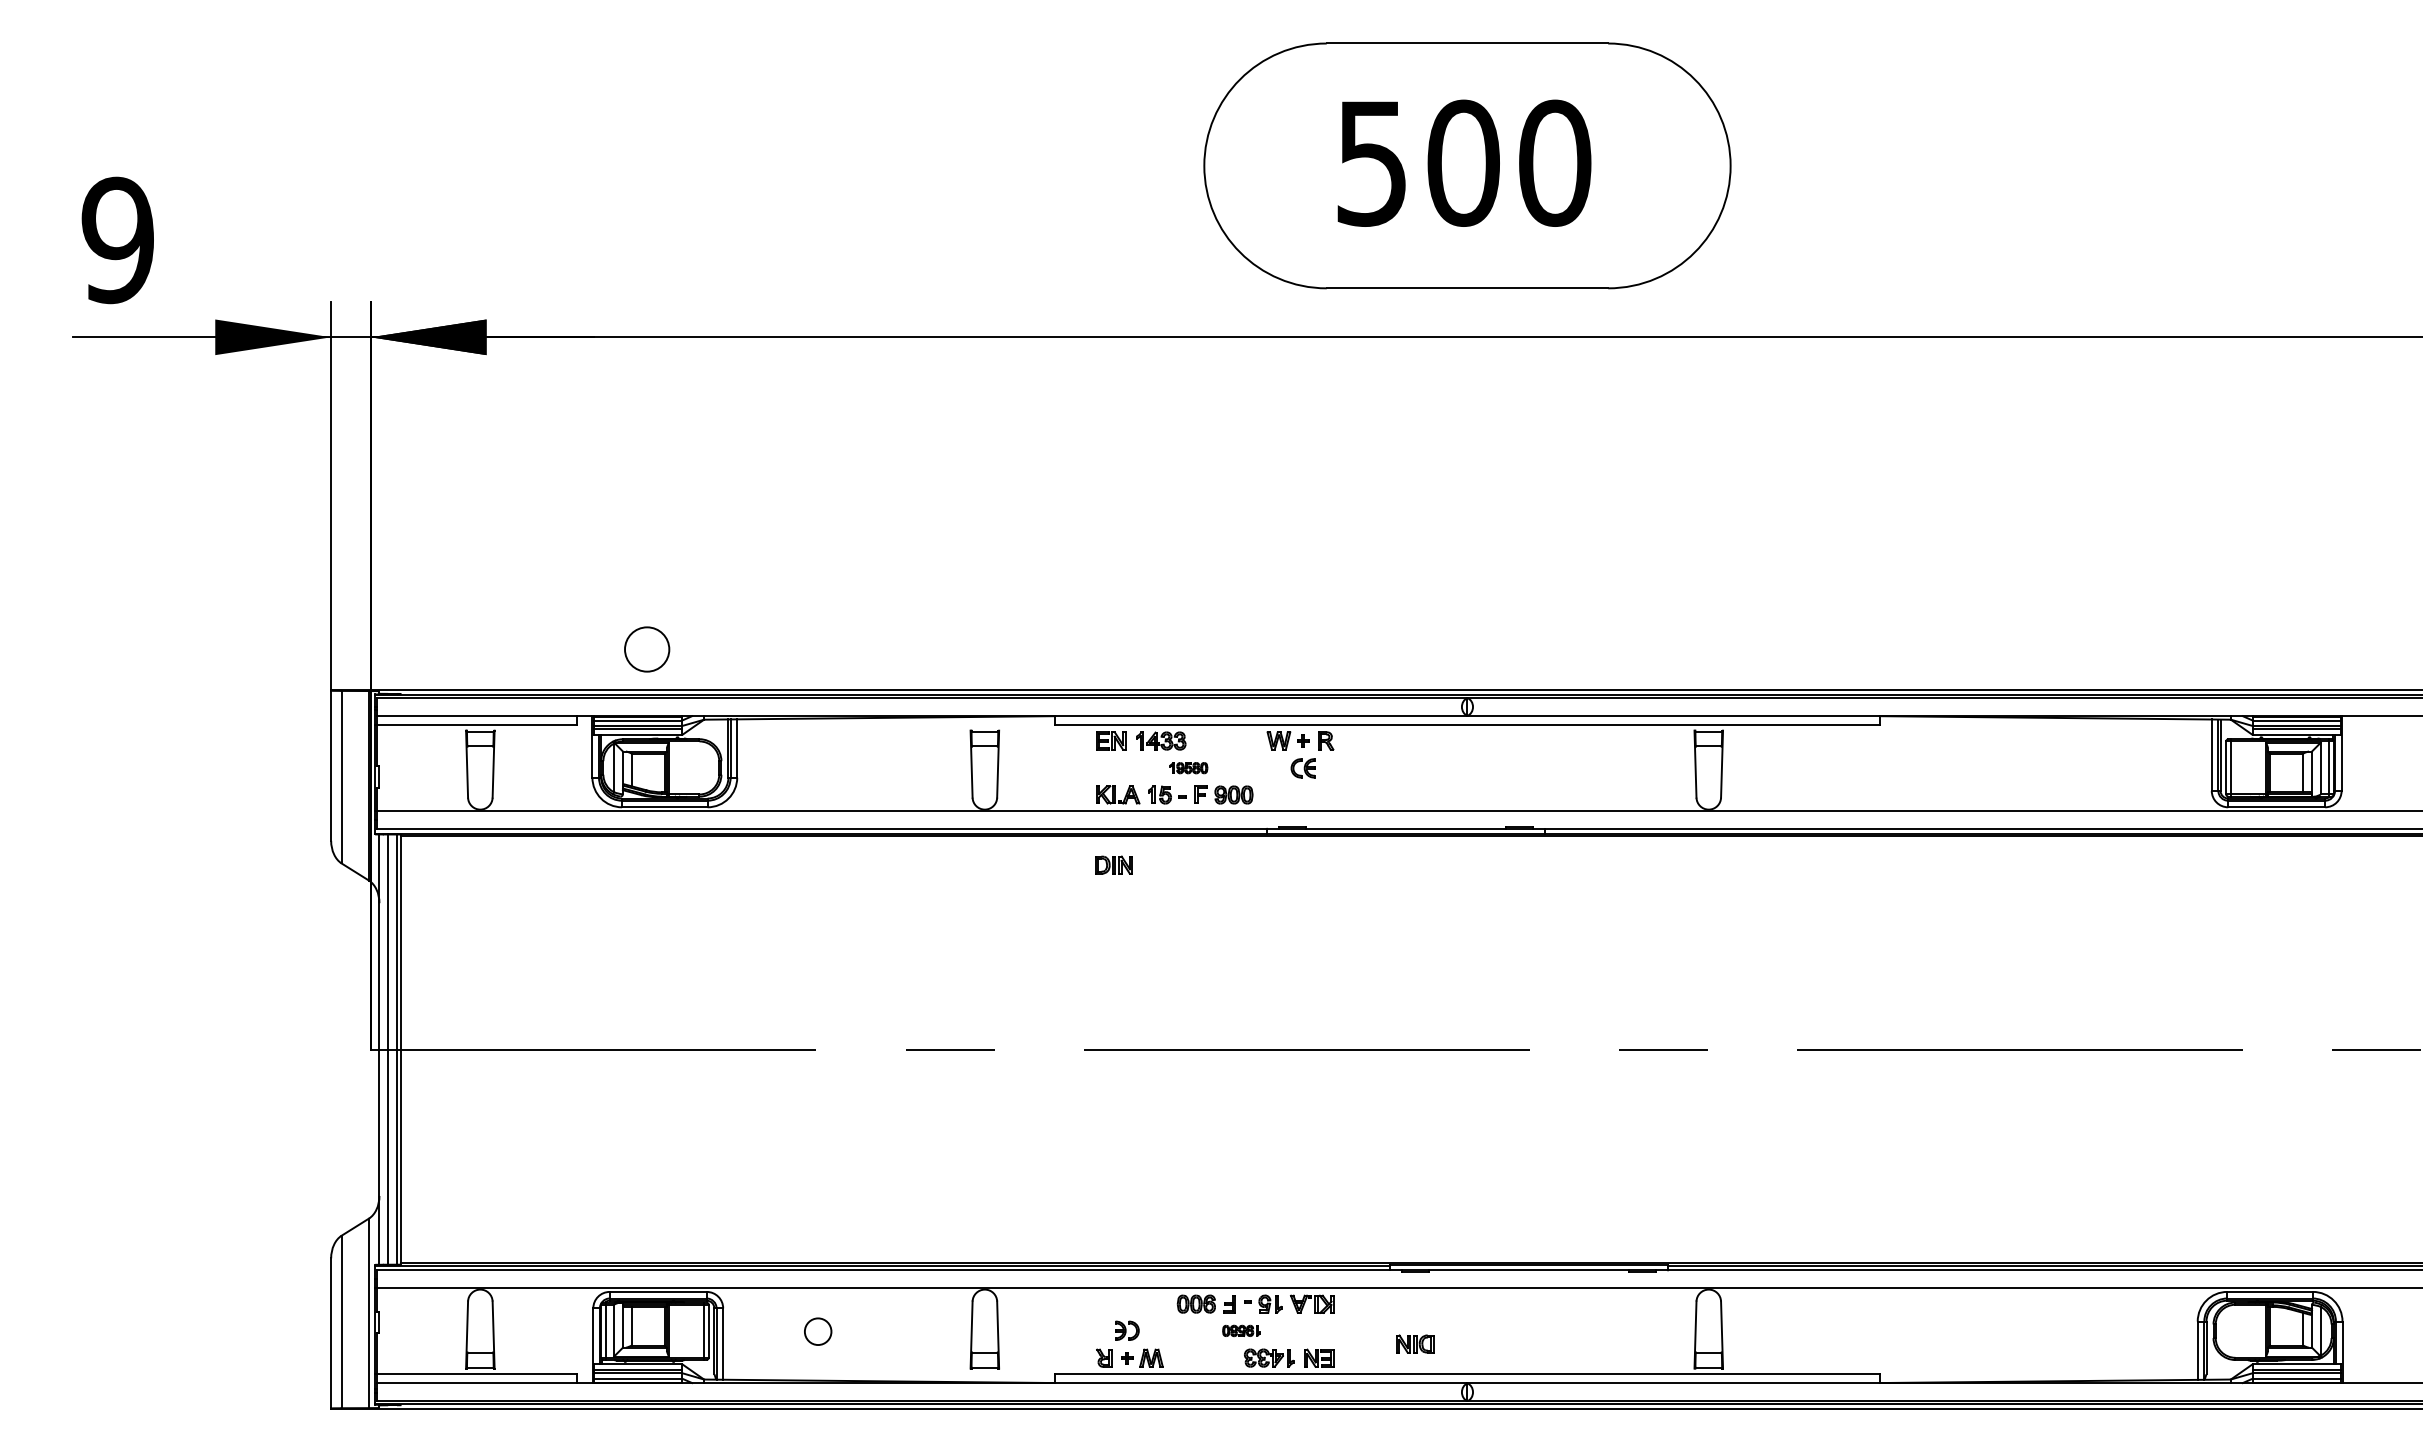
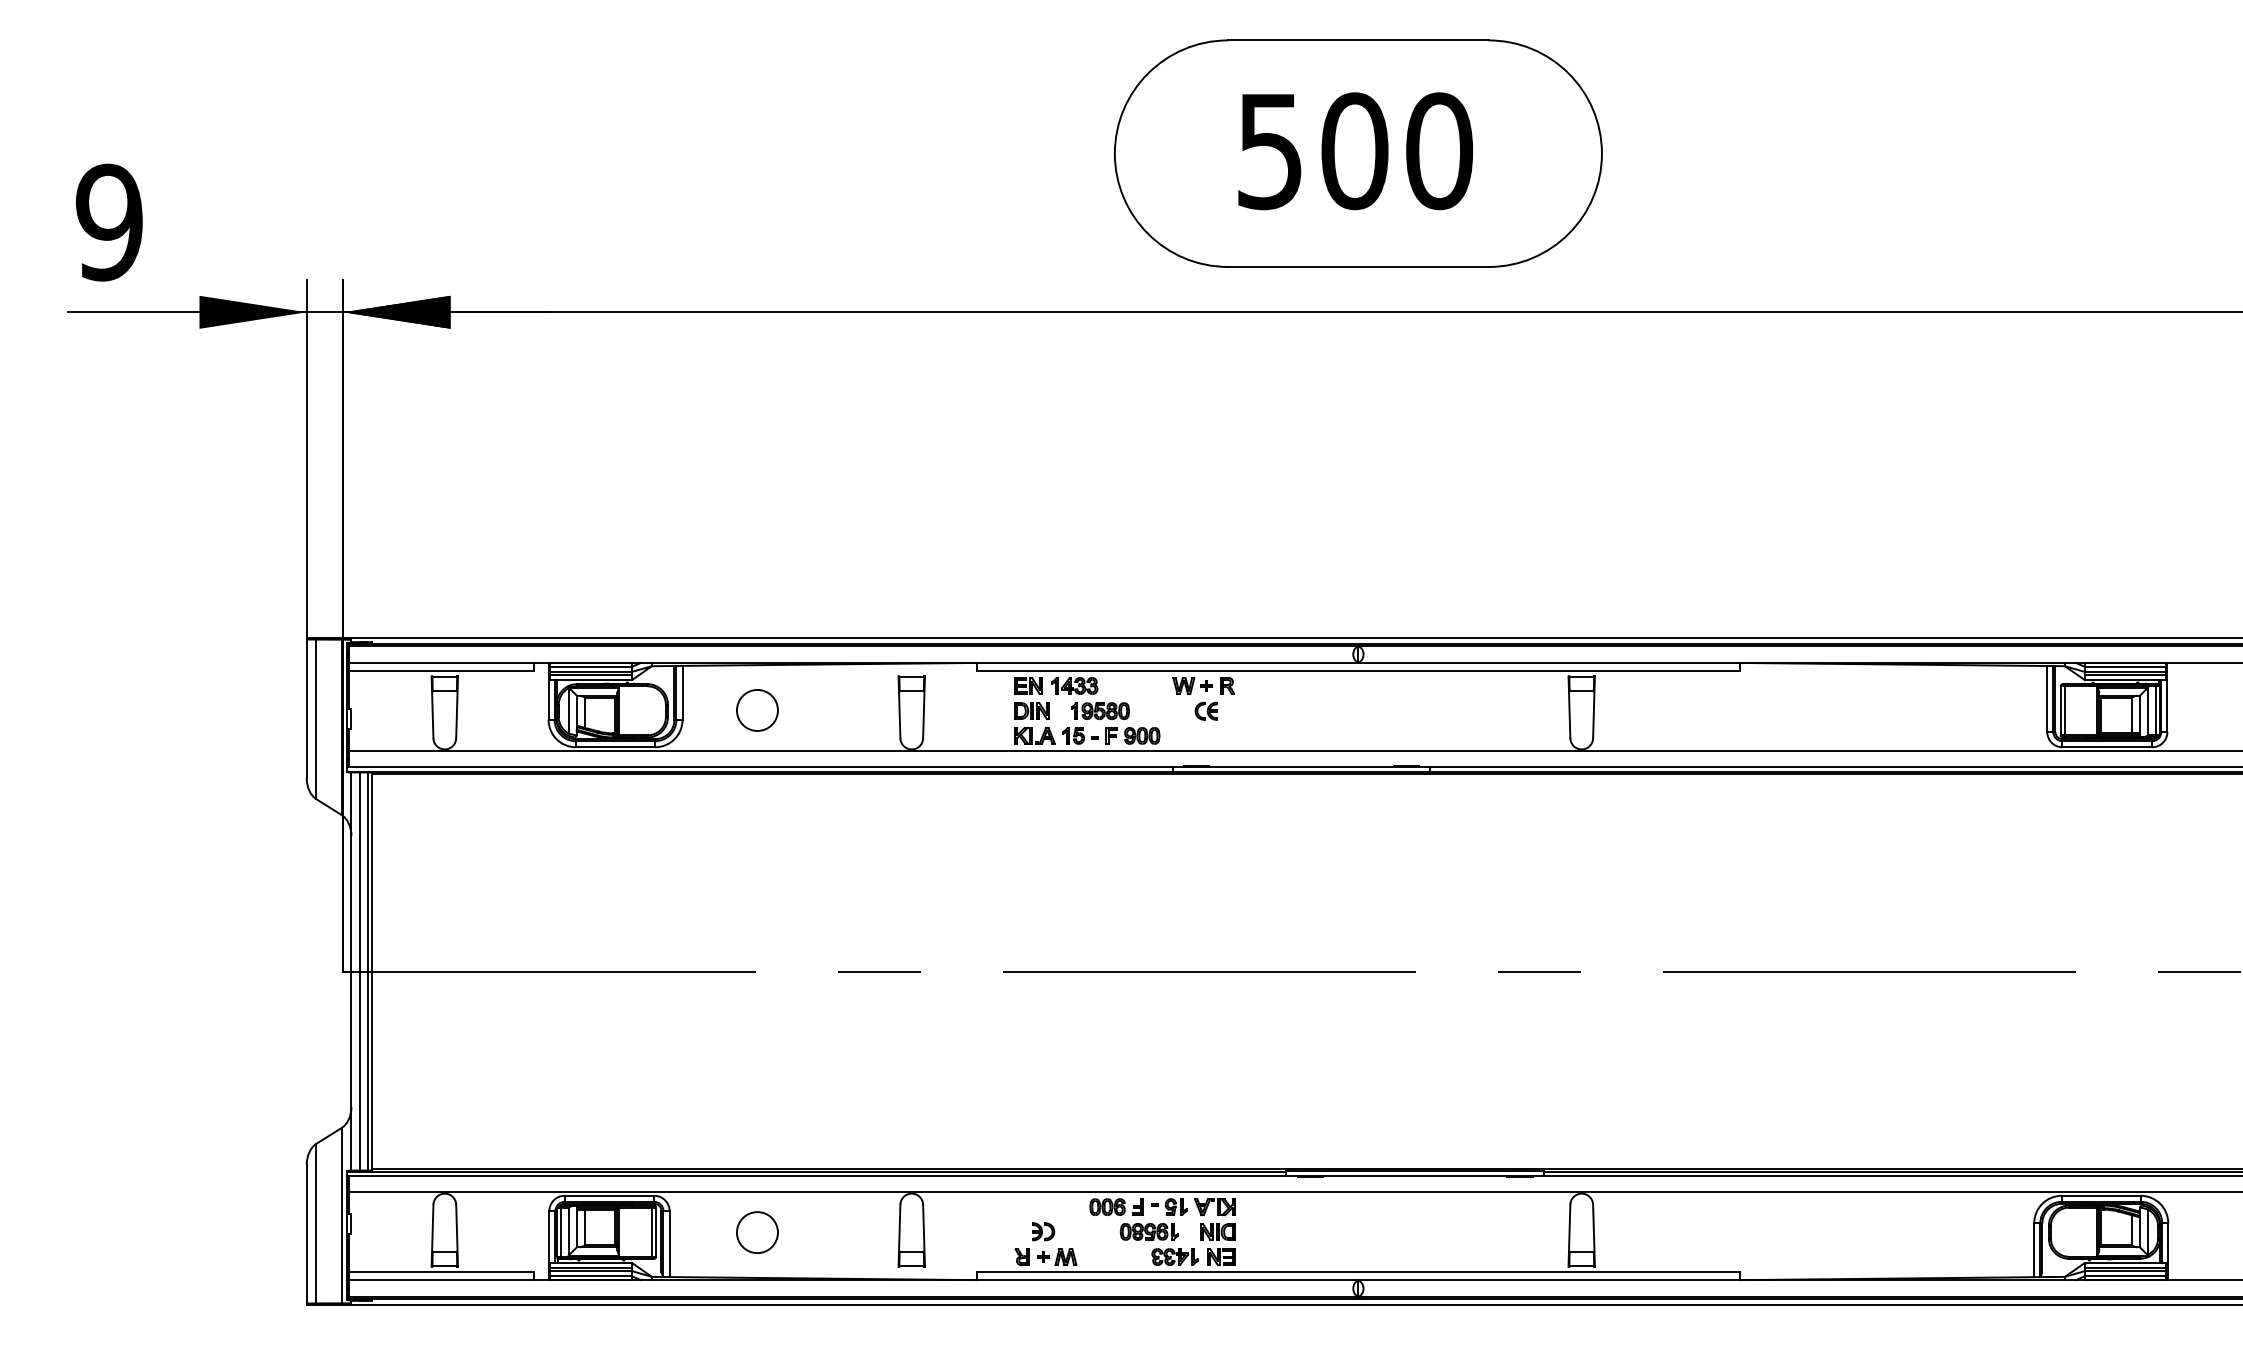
circle: (647, 649) -> (757, 710), moved
part: (1188, 767) -> (1100, 710), size x1.67
part: (1113, 864) -> (1031, 710), moved
part: (1241, 1330) -> (1149, 1231), size x1.67
circle: (818, 1331) -> (757, 1232), size x1.67
part: (1415, 1343) -> (1217, 1231), moved

